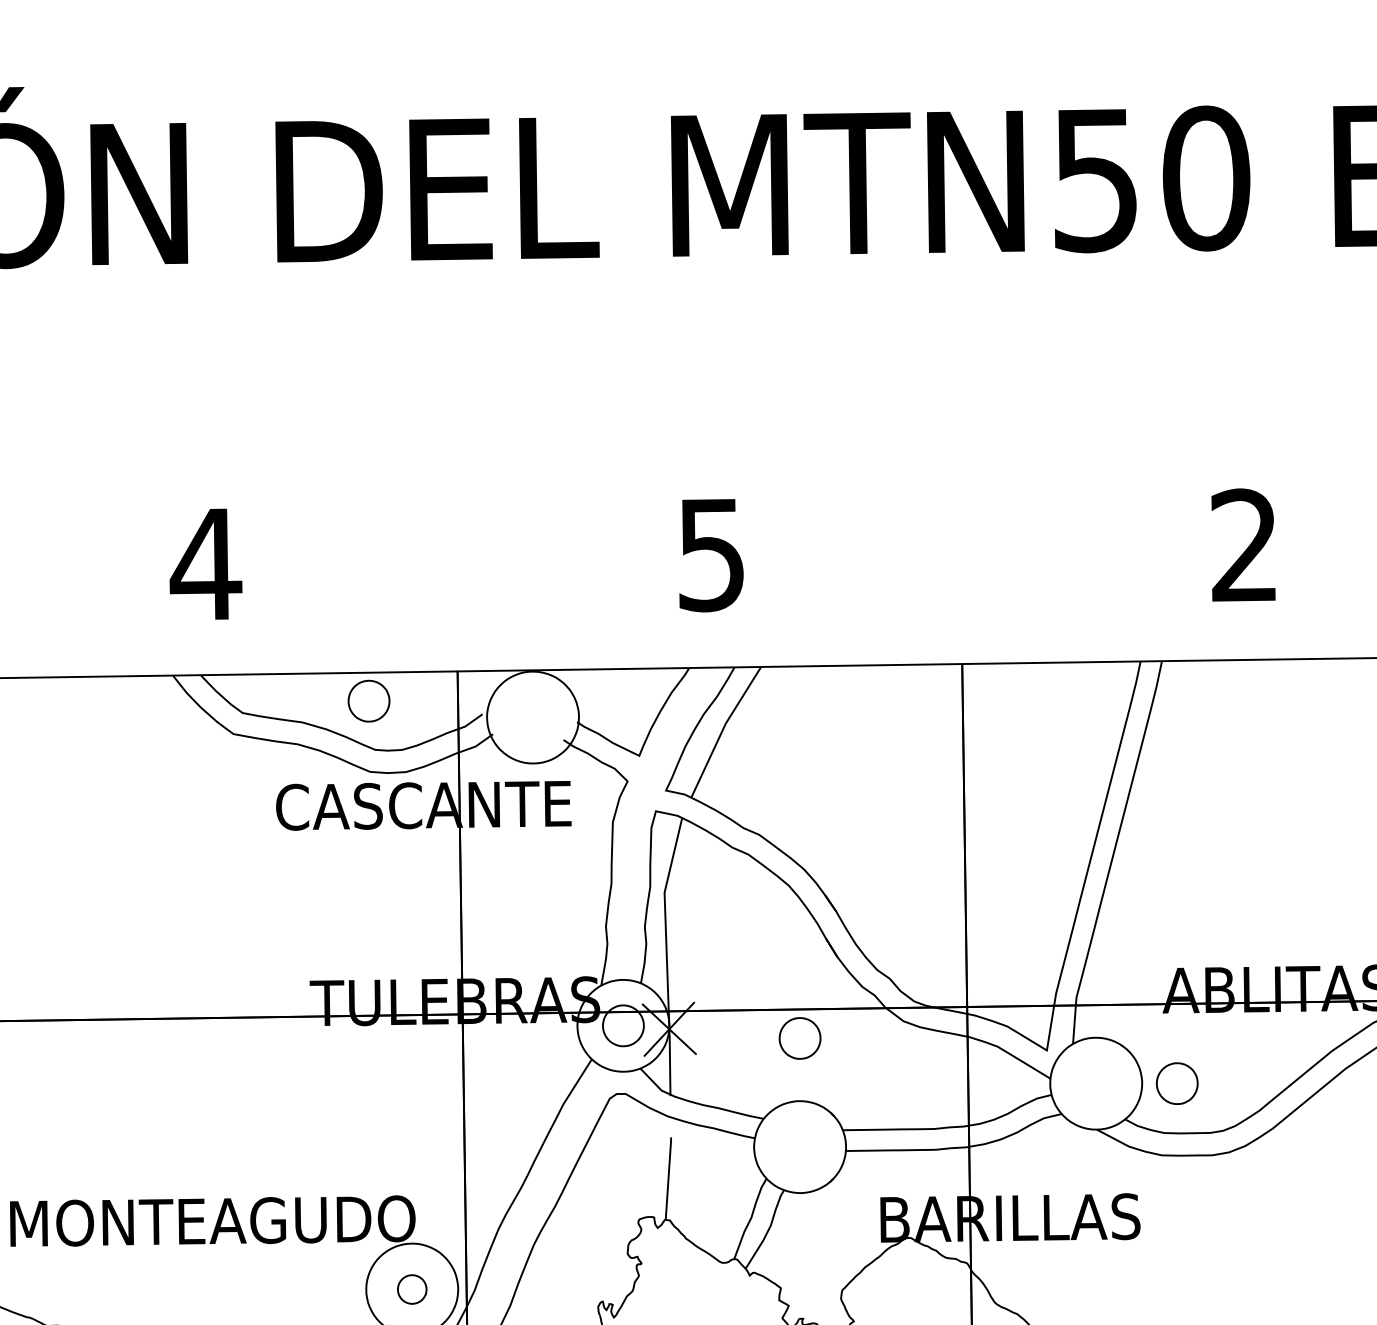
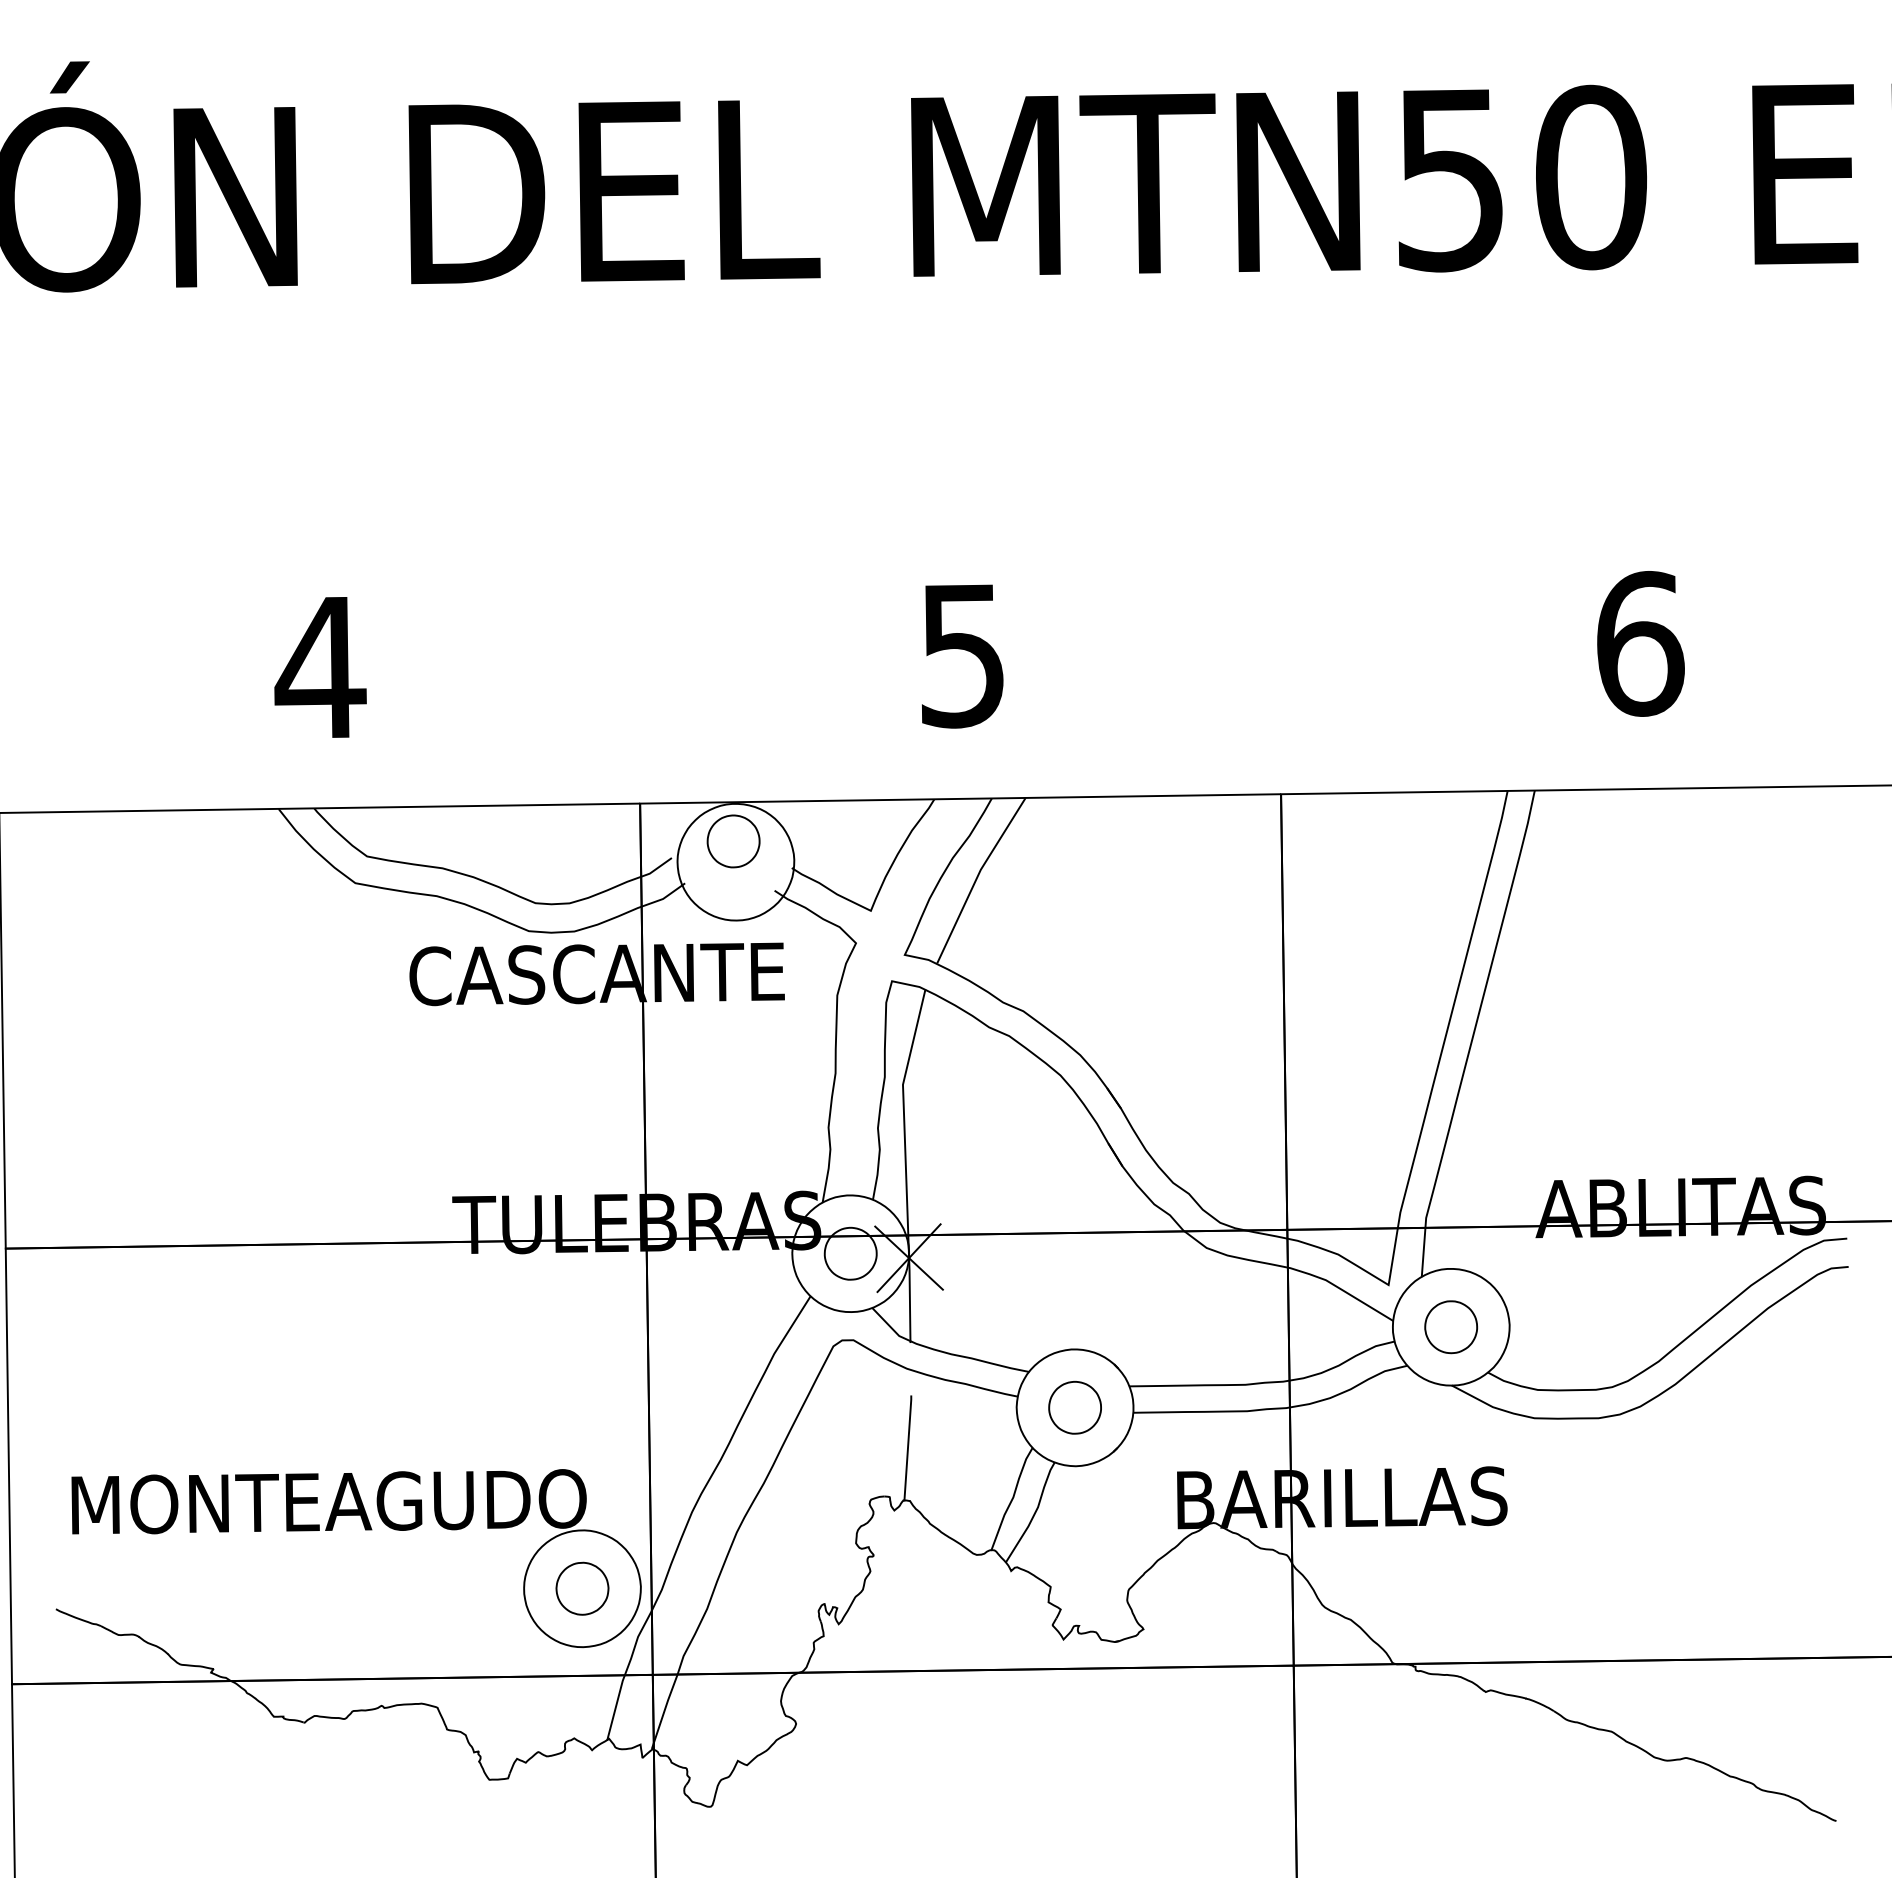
text: (1245, 545) -> (1640, 643), 2 -> 6
part: (368, 701) -> (733, 841), moved
part: (799, 1038) -> (1074, 1407), moved
part: (1176, 1083) -> (1450, 1327), moved
part: (412, 1289) -> (582, 1588), size x1.43

